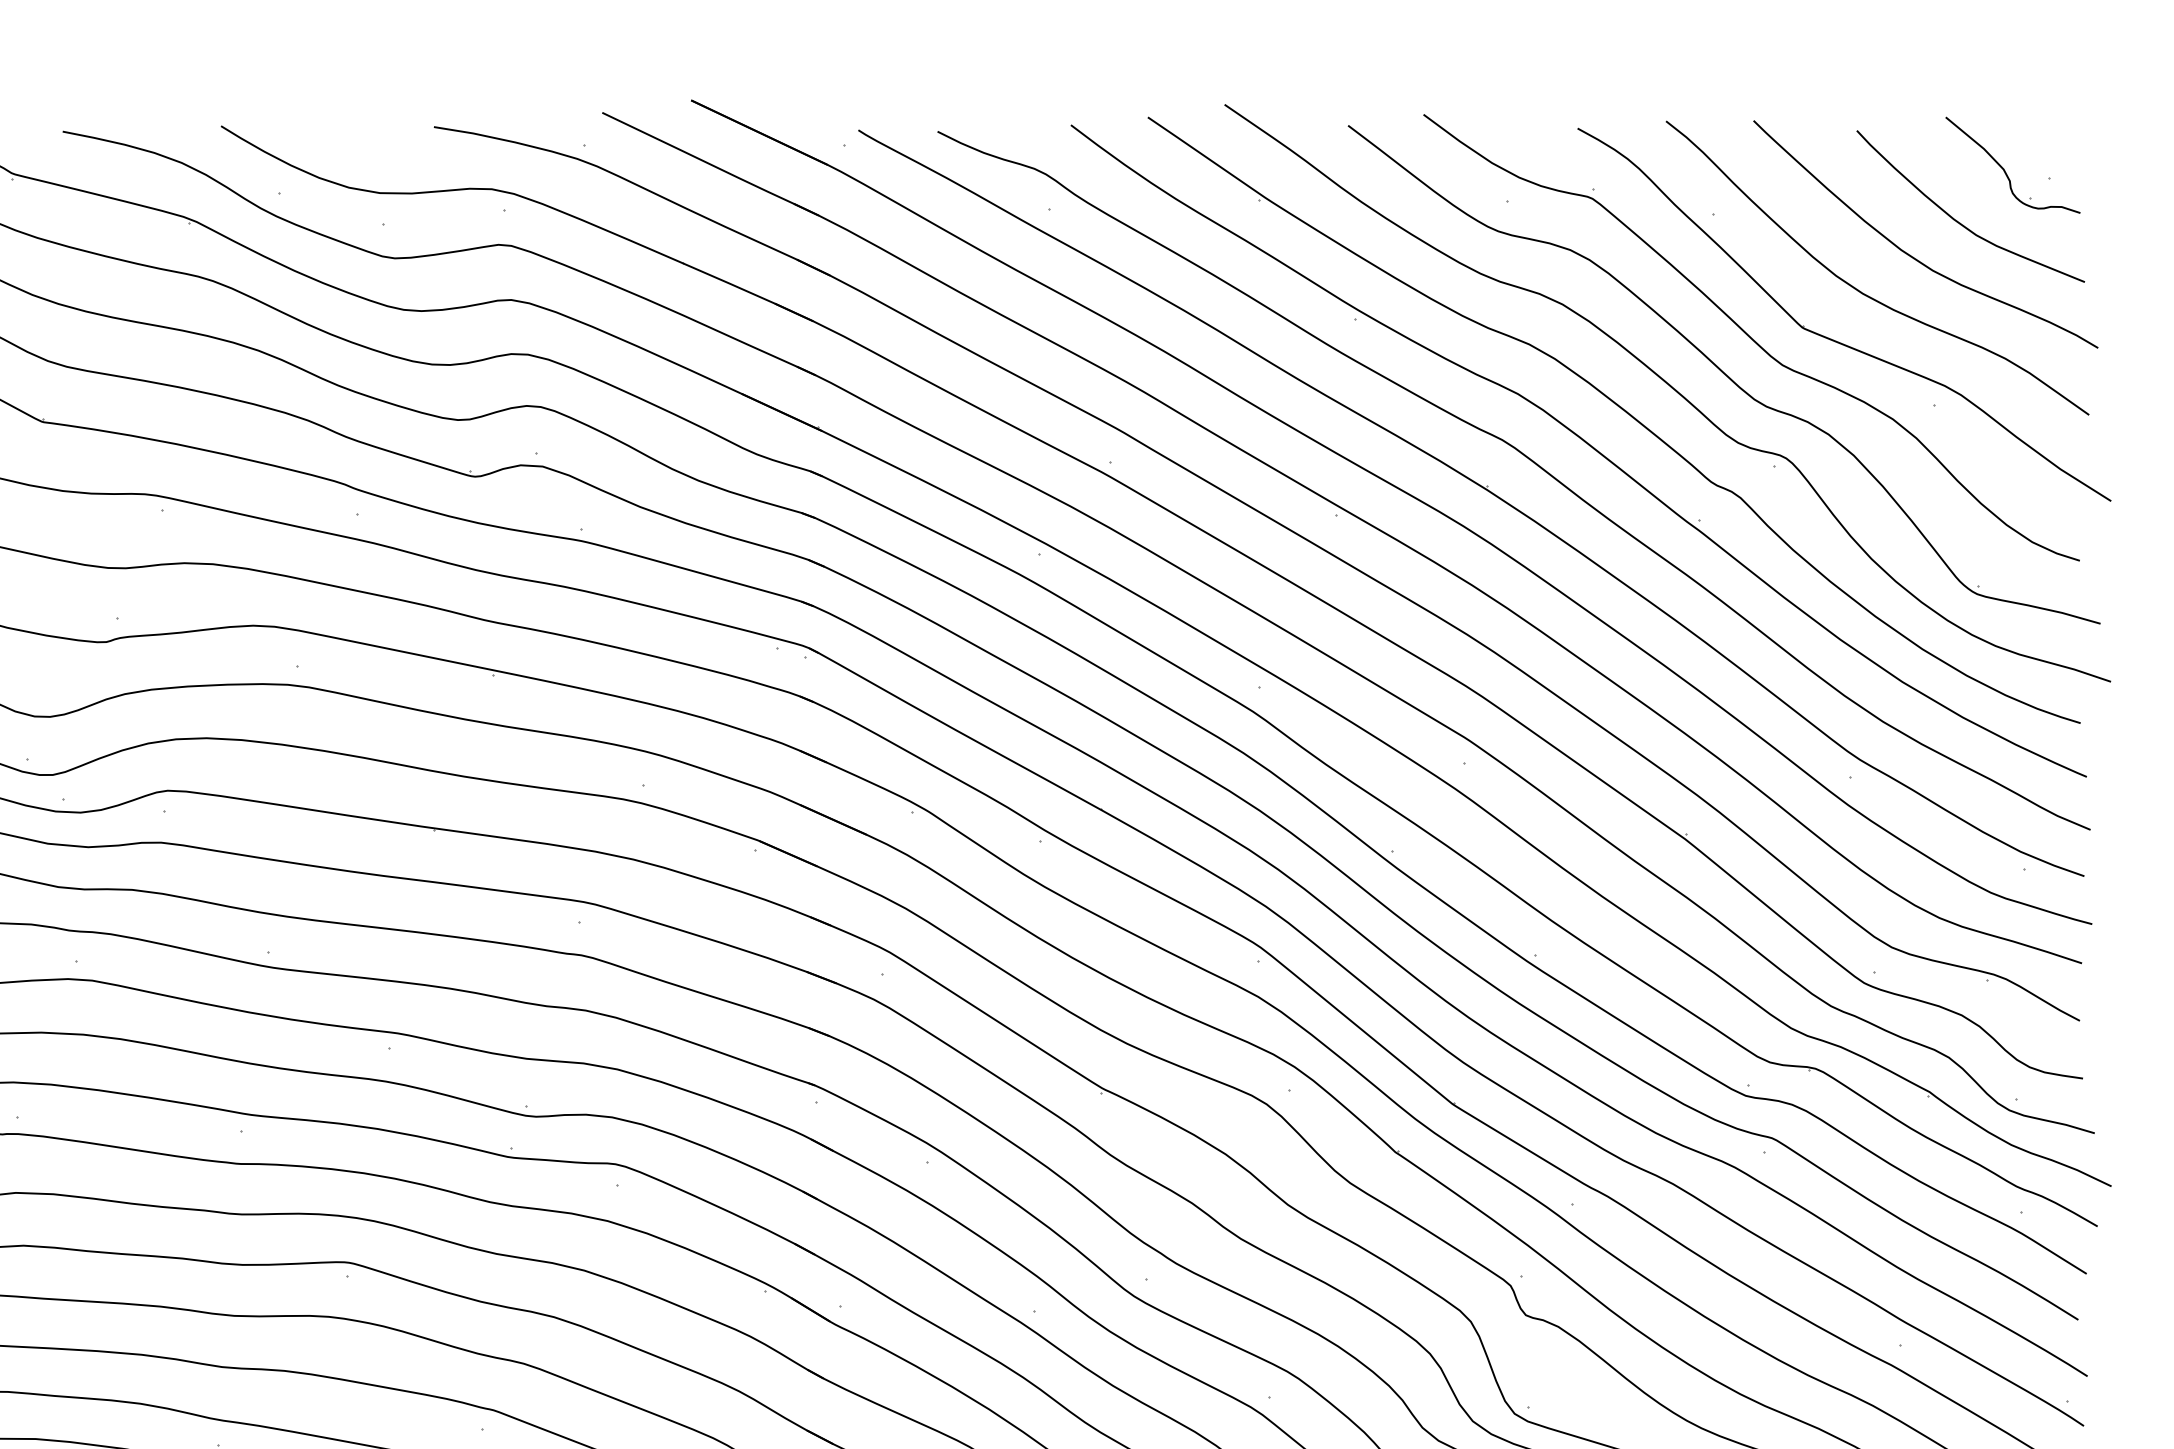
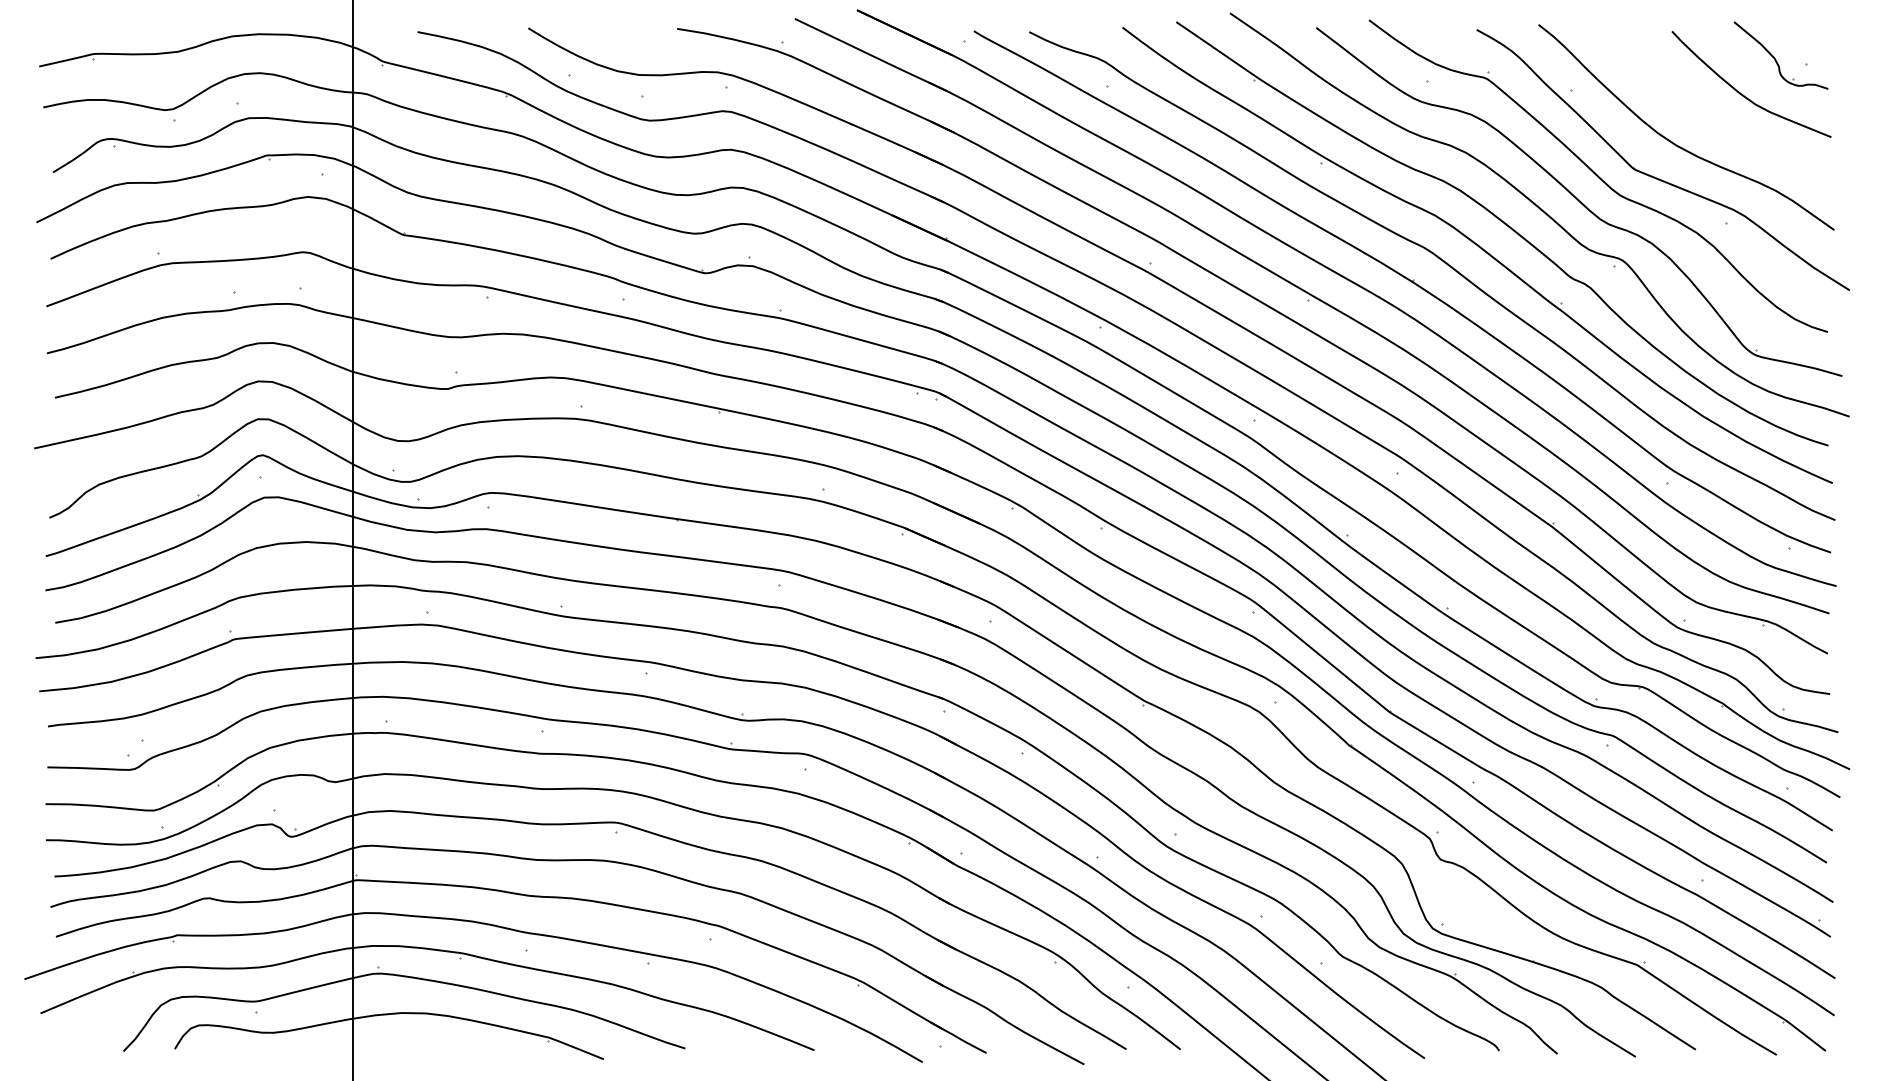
curve: (1910, 253) -> (1709, 117), removed

